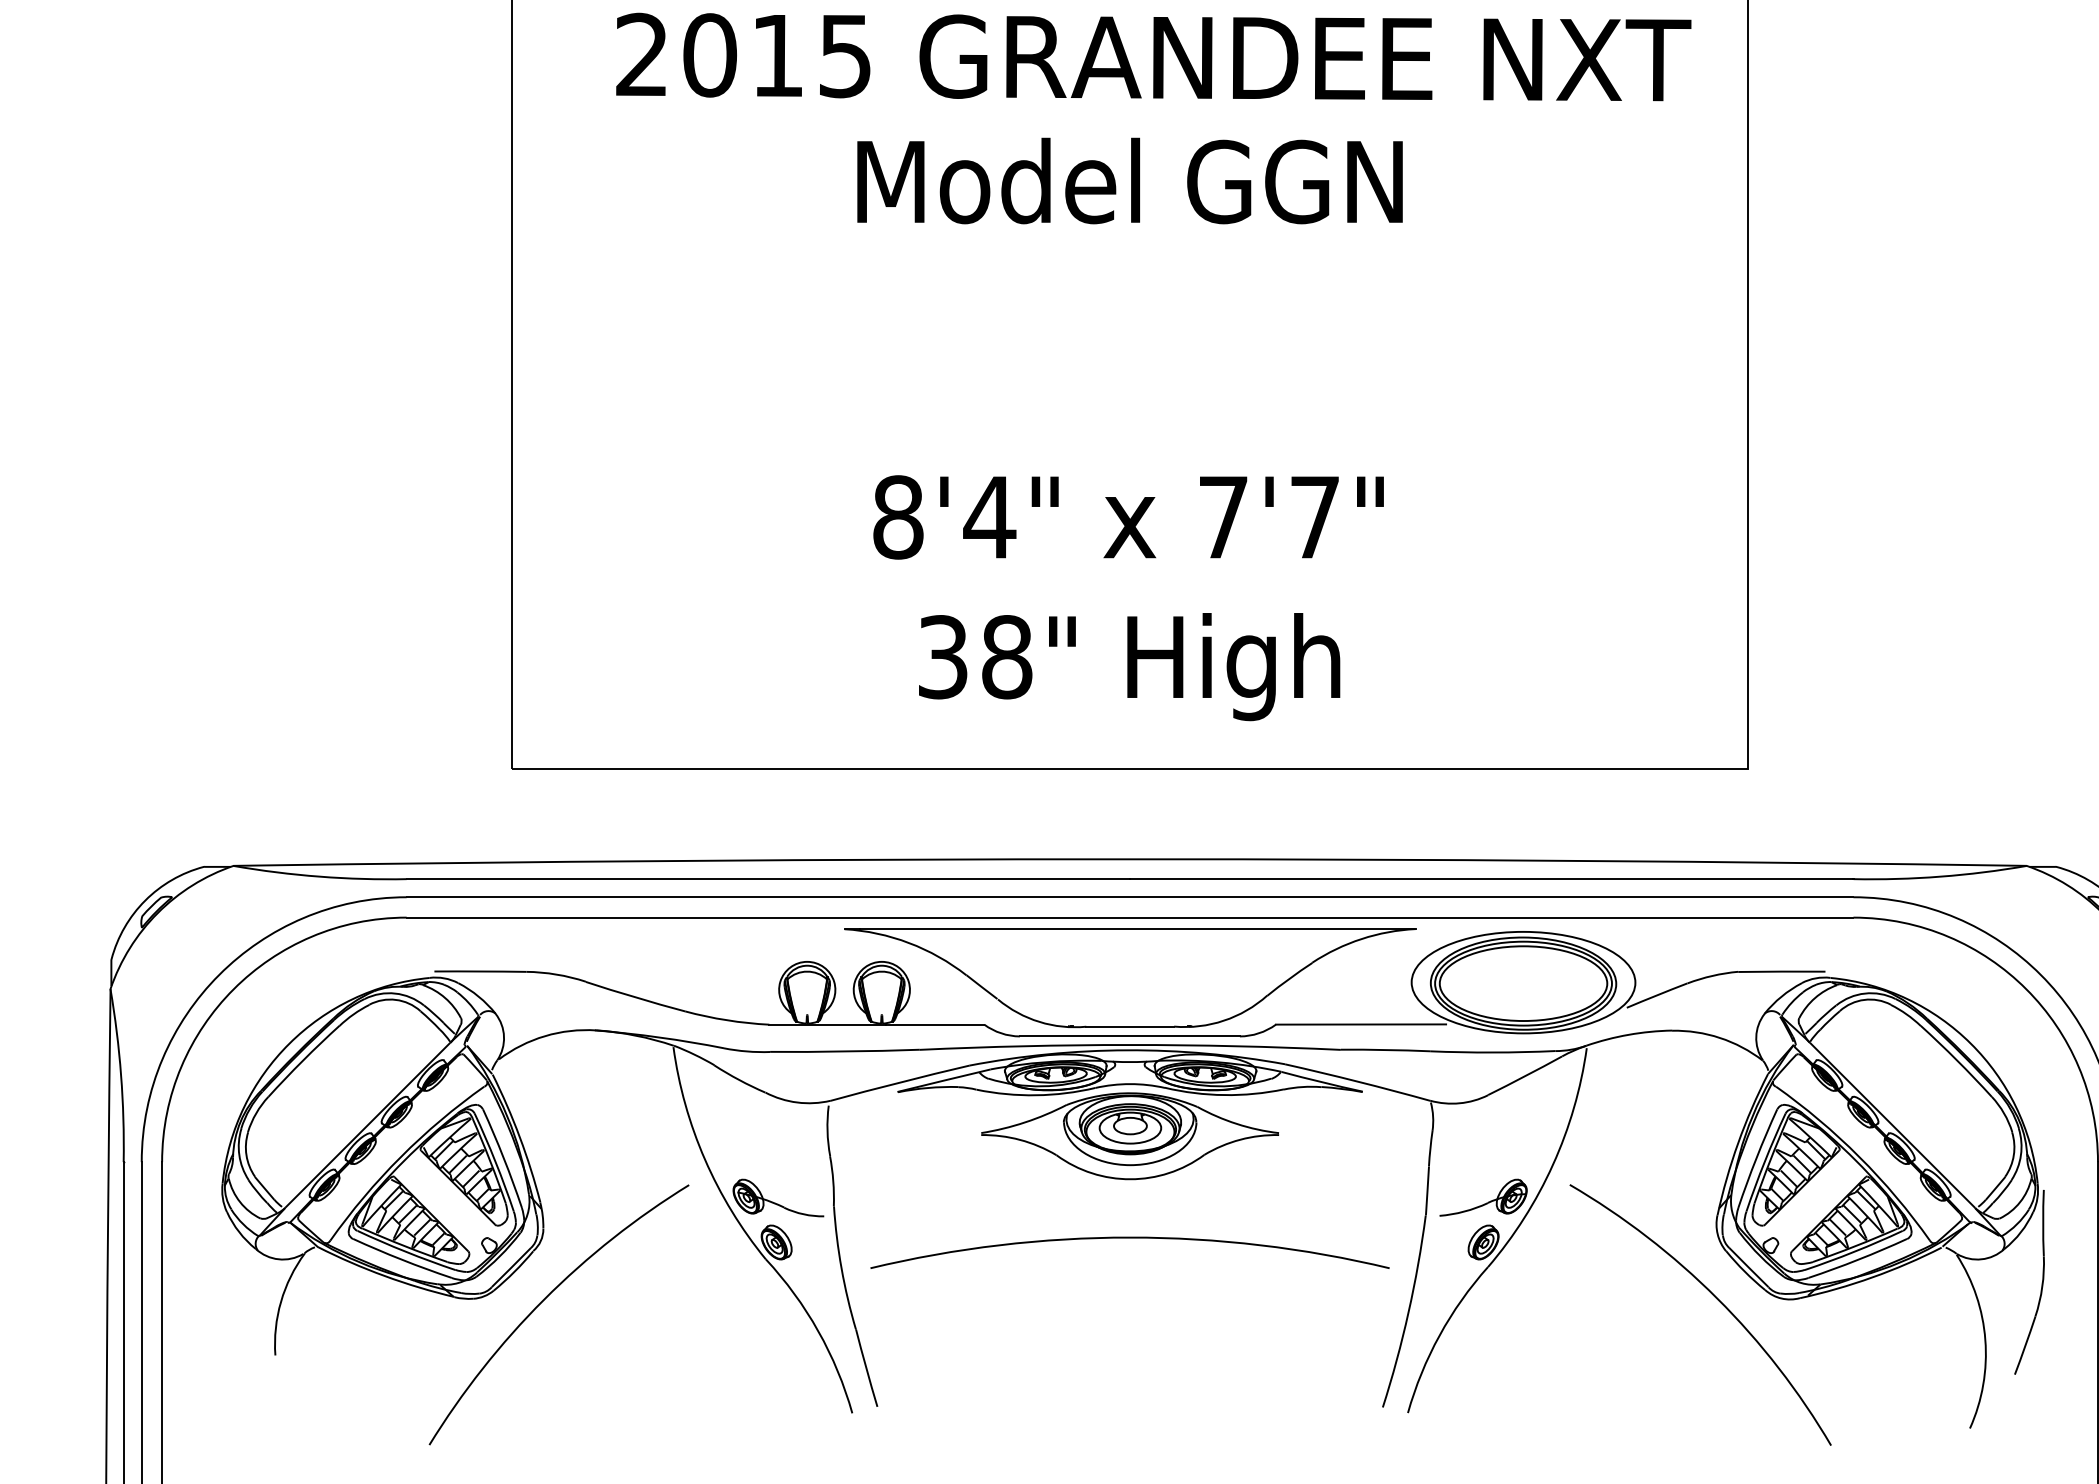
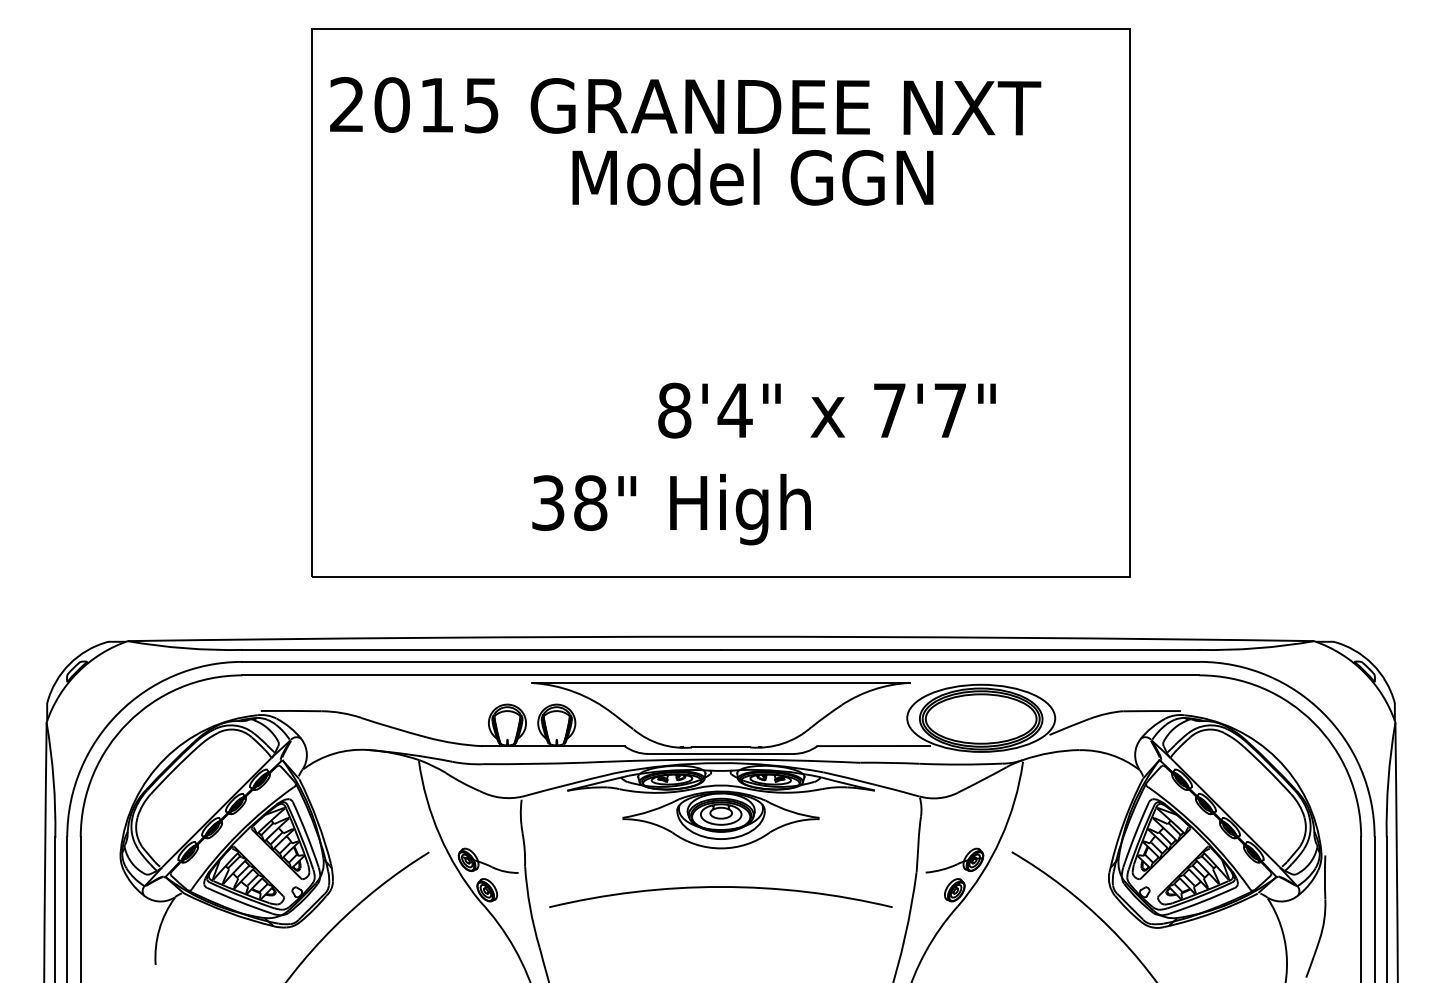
text: (1153, 57) -> (685, 106), moved
text: (1129, 180) -> (752, 176), moved
text: (1127, 517) -> (826, 410), moved
text: (1129, 666) -> (671, 509), moved

